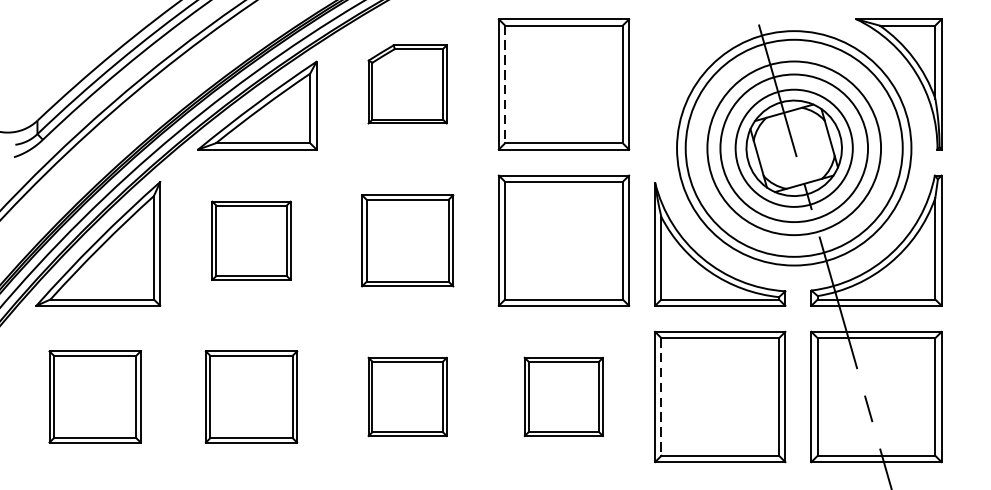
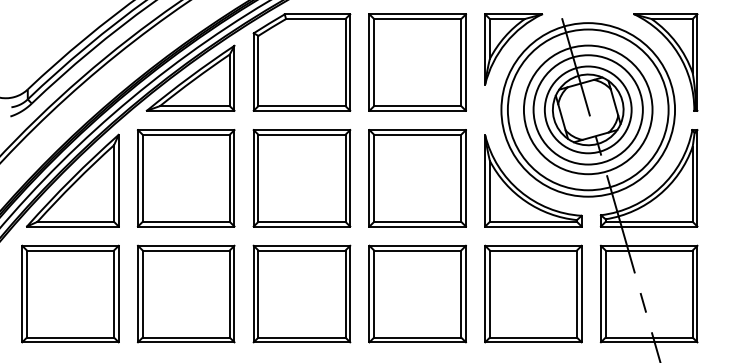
part: (683, 60) -> (506, 44), added
part: (407, 84) -> (301, 62), size x1.67
line: (505, 84) -> (374, 62), dashed -> solid
part: (251, 240) -> (186, 178), size x1.67
part: (407, 240) -> (301, 178), size x1.43
part: (95, 396) -> (70, 293), size x1.43
part: (251, 396) -> (186, 293), size x1.43
part: (407, 396) -> (301, 293), size x1.67
part: (563, 396) -> (417, 293), size x1.67
line: (660, 397) -> (489, 294), dashed -> solid

